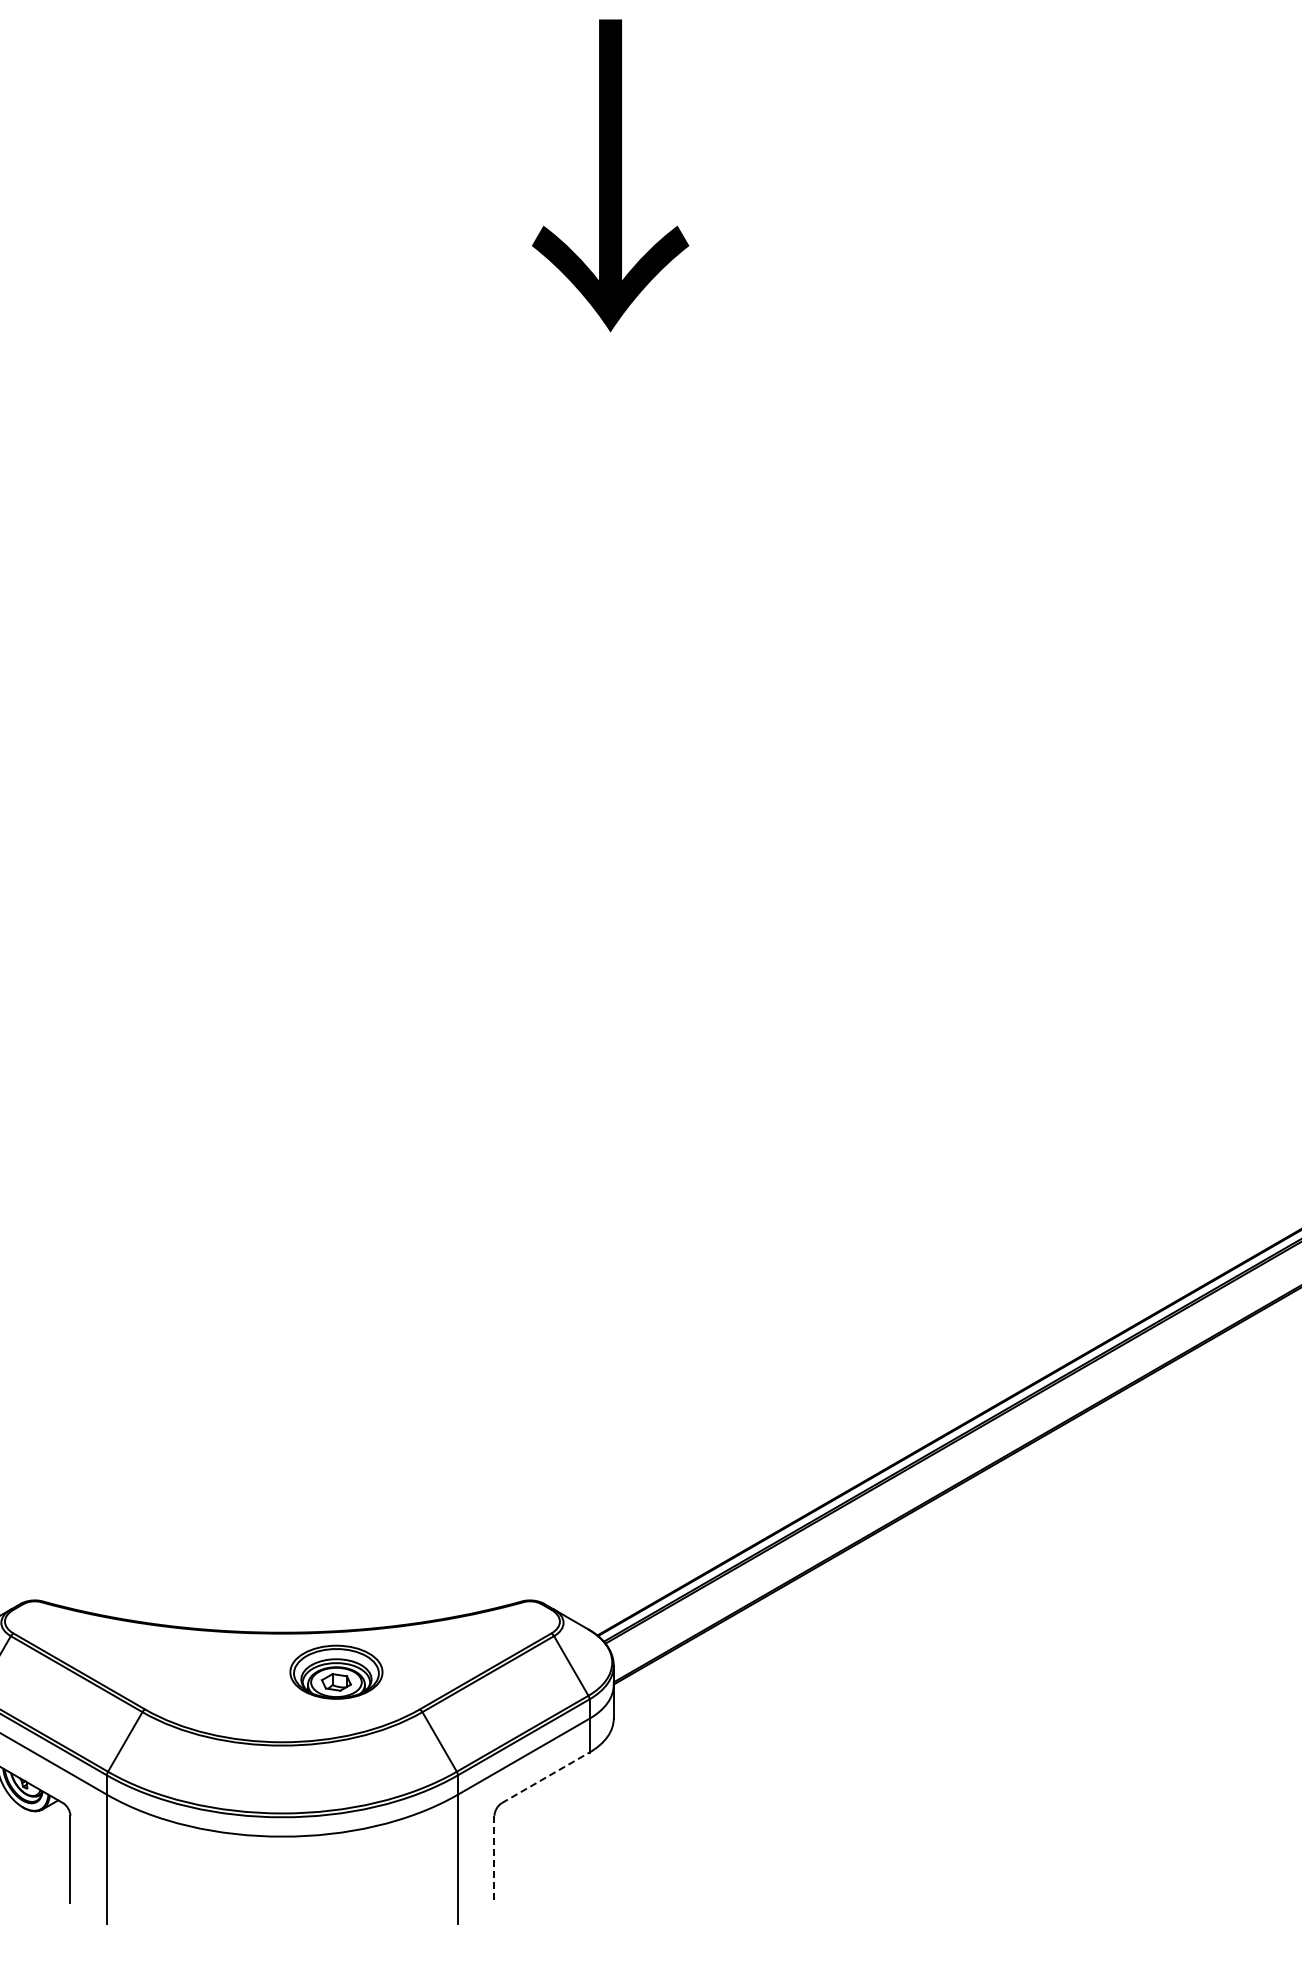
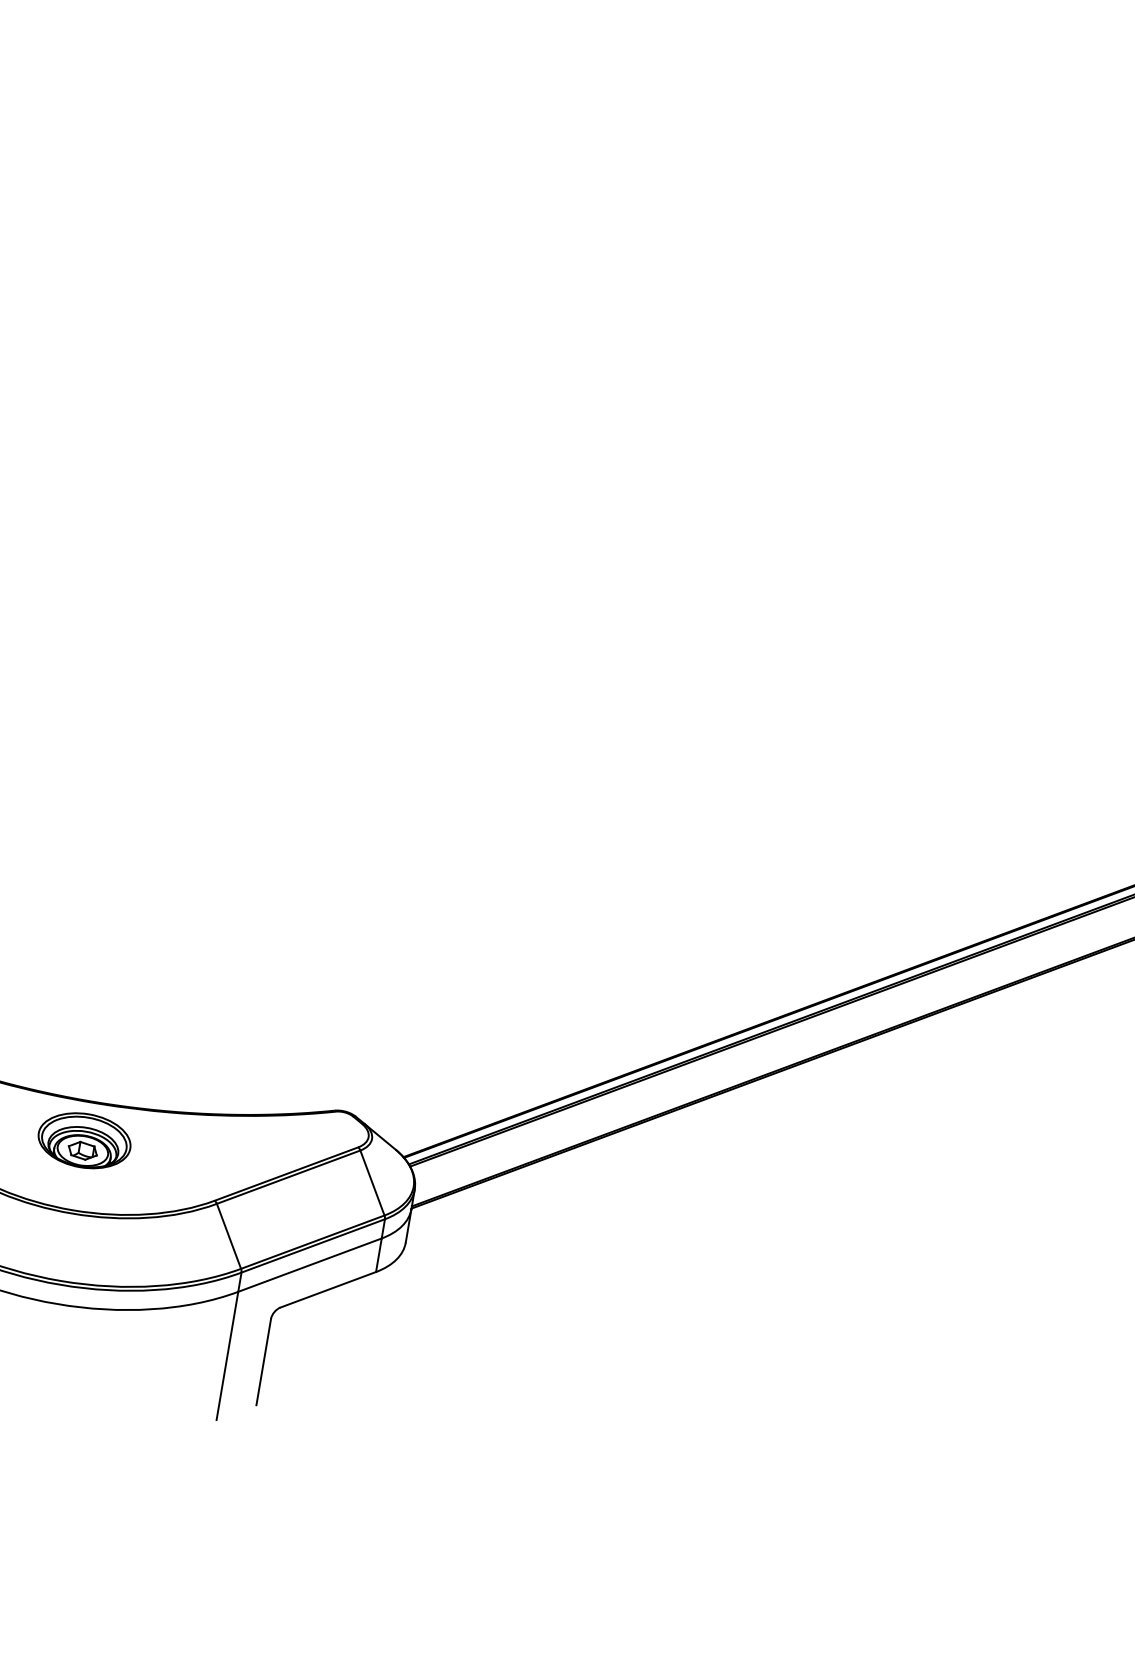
part: (336, 1671) -> (84, 1140), moved
line: (545, 1777) -> (328, 1289), dashed -> solid
line: (494, 1859) -> (263, 1362), dashed -> solid

